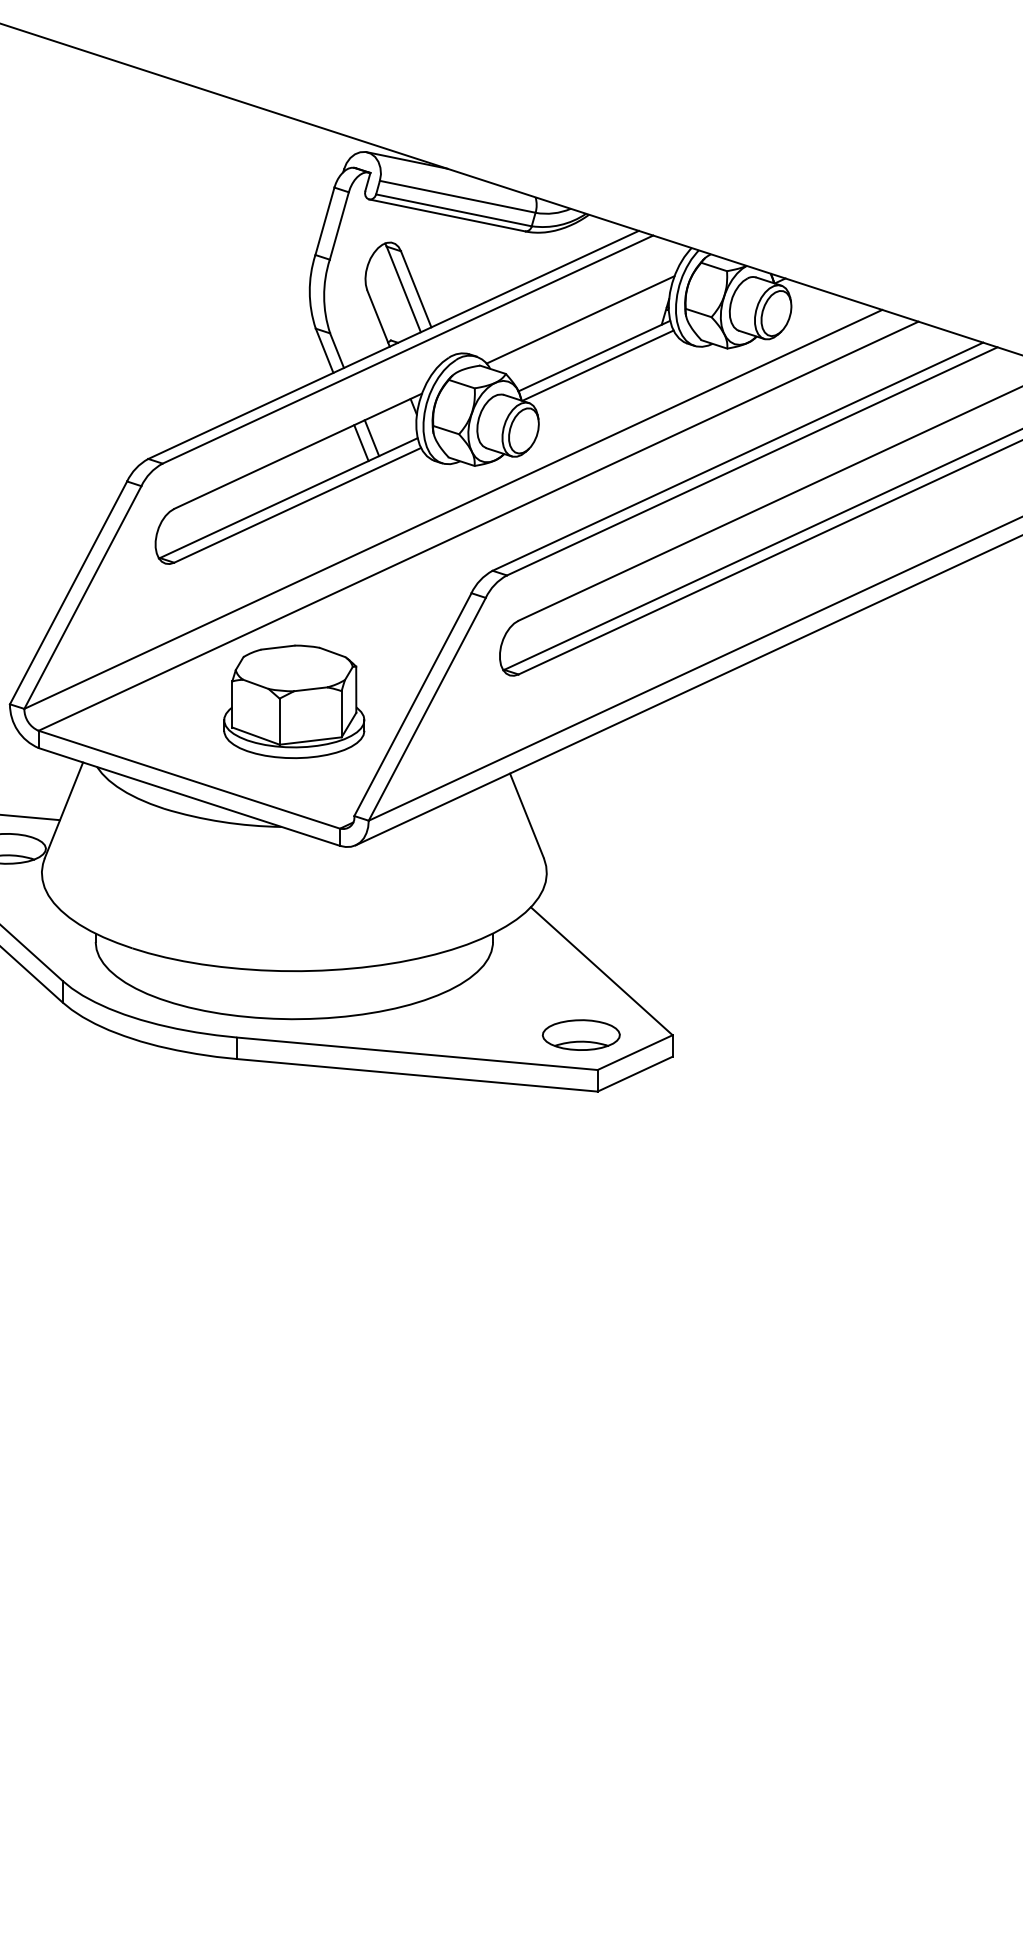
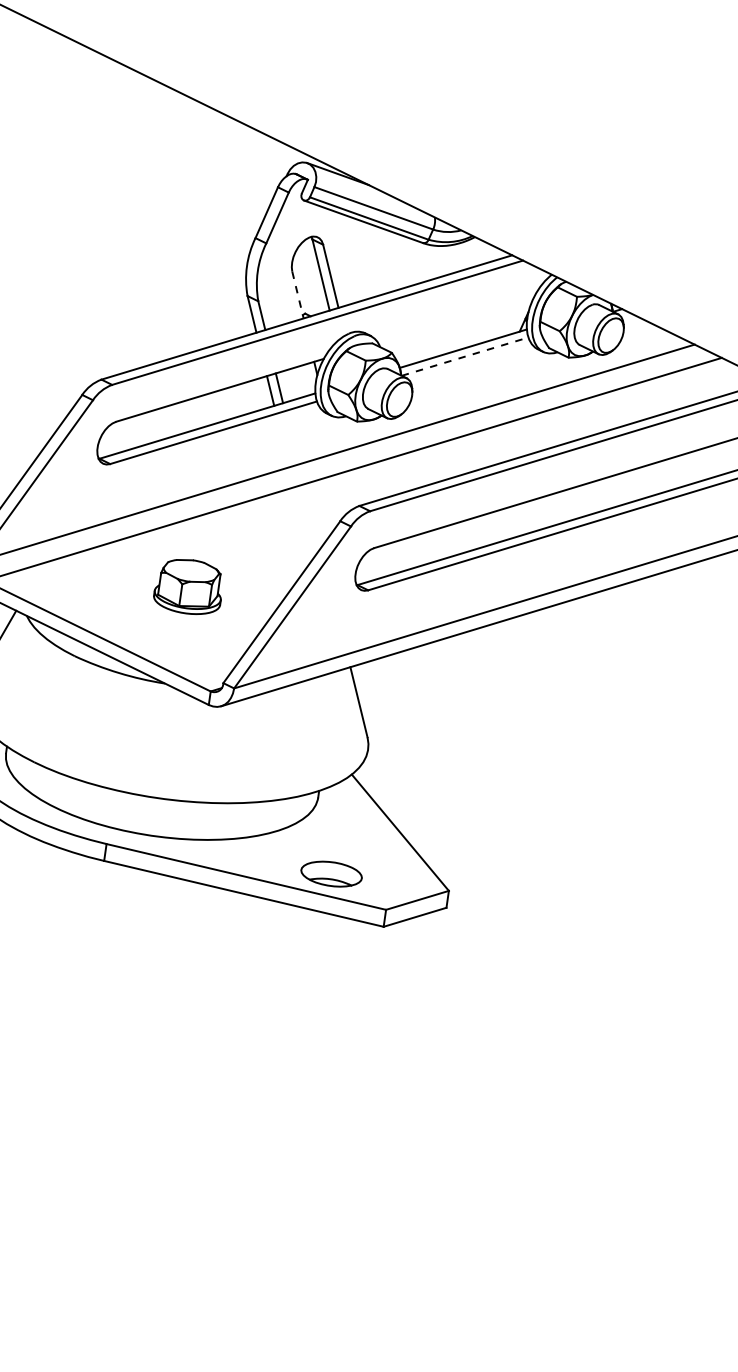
line: (378, 319) -> (297, 295), solid -> dashed
line: (580, 319) -> (456, 318), removed
line: (598, 365) -> (465, 356), solid -> dashed
part: (294, 701) -> (189, 586), size x0.6
part: (580, 1034) -> (331, 873), moved

